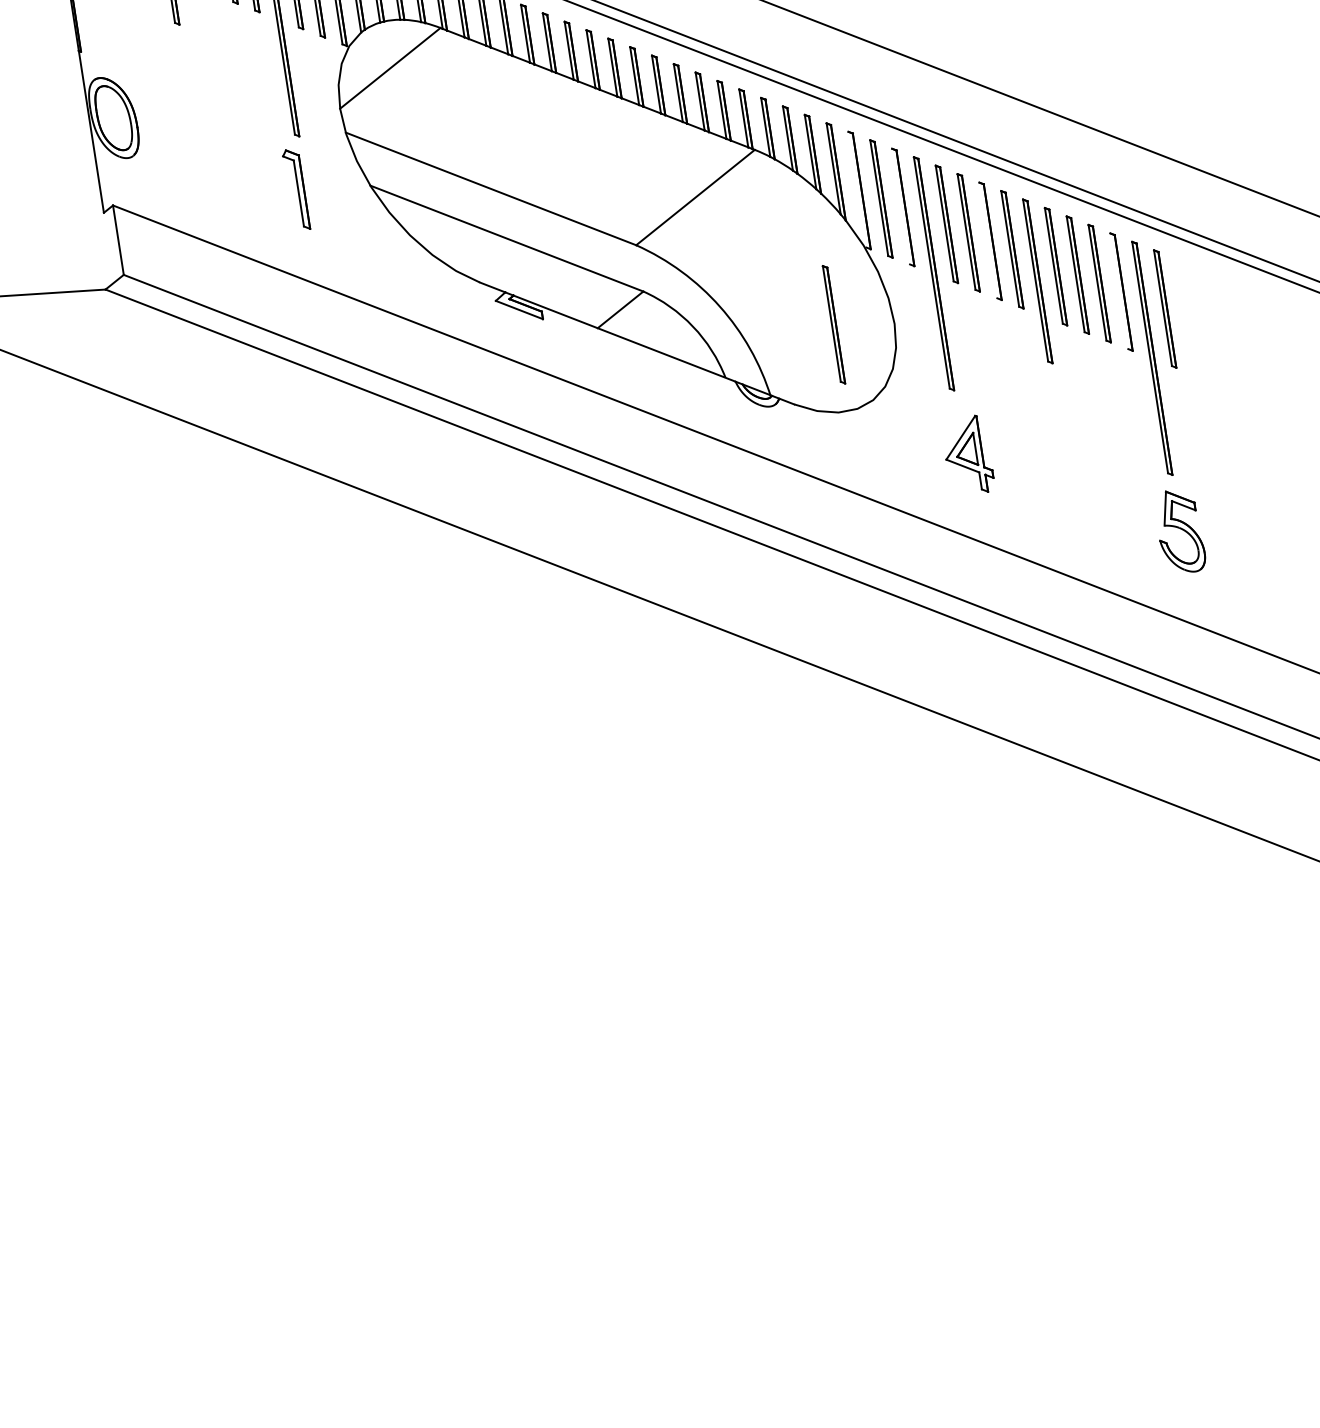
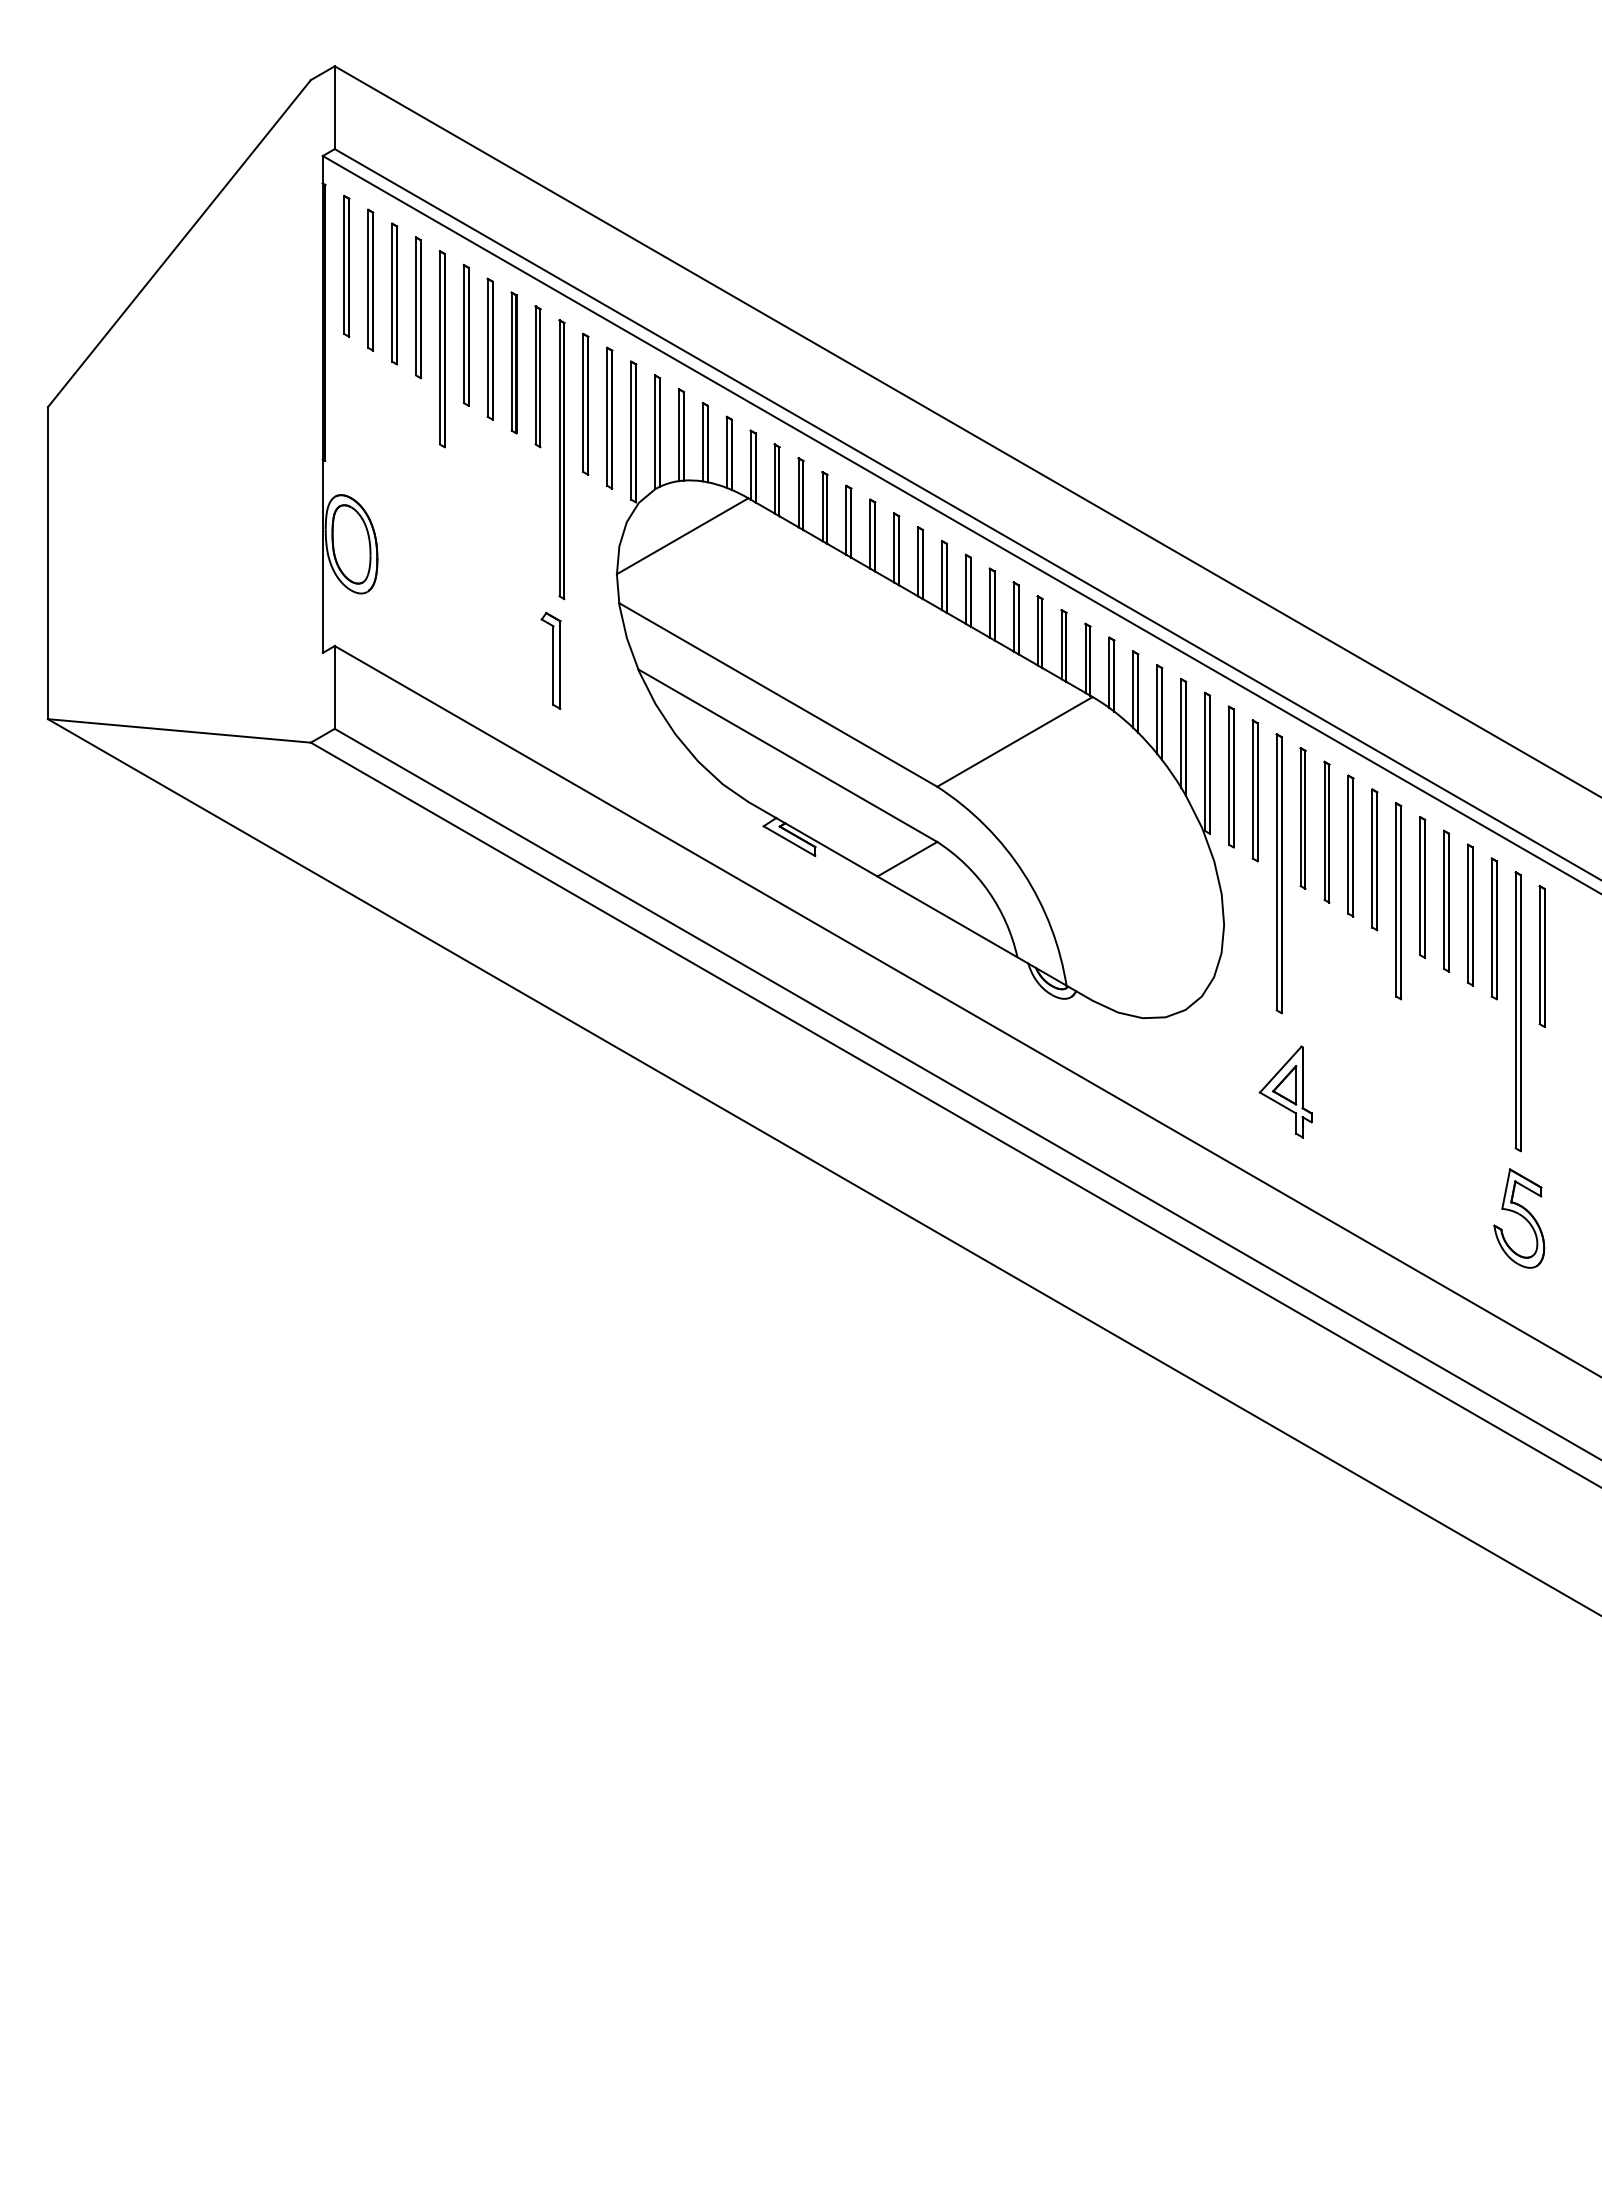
line: (857, 189) -> (1205, 761), added
line: (900, 206) -> (1252, 789), added
line: (988, 240) -> (1348, 844), added
line: (1119, 291) -> (1491, 927), added
part: (834, 324) -> (1153, 914), removed

